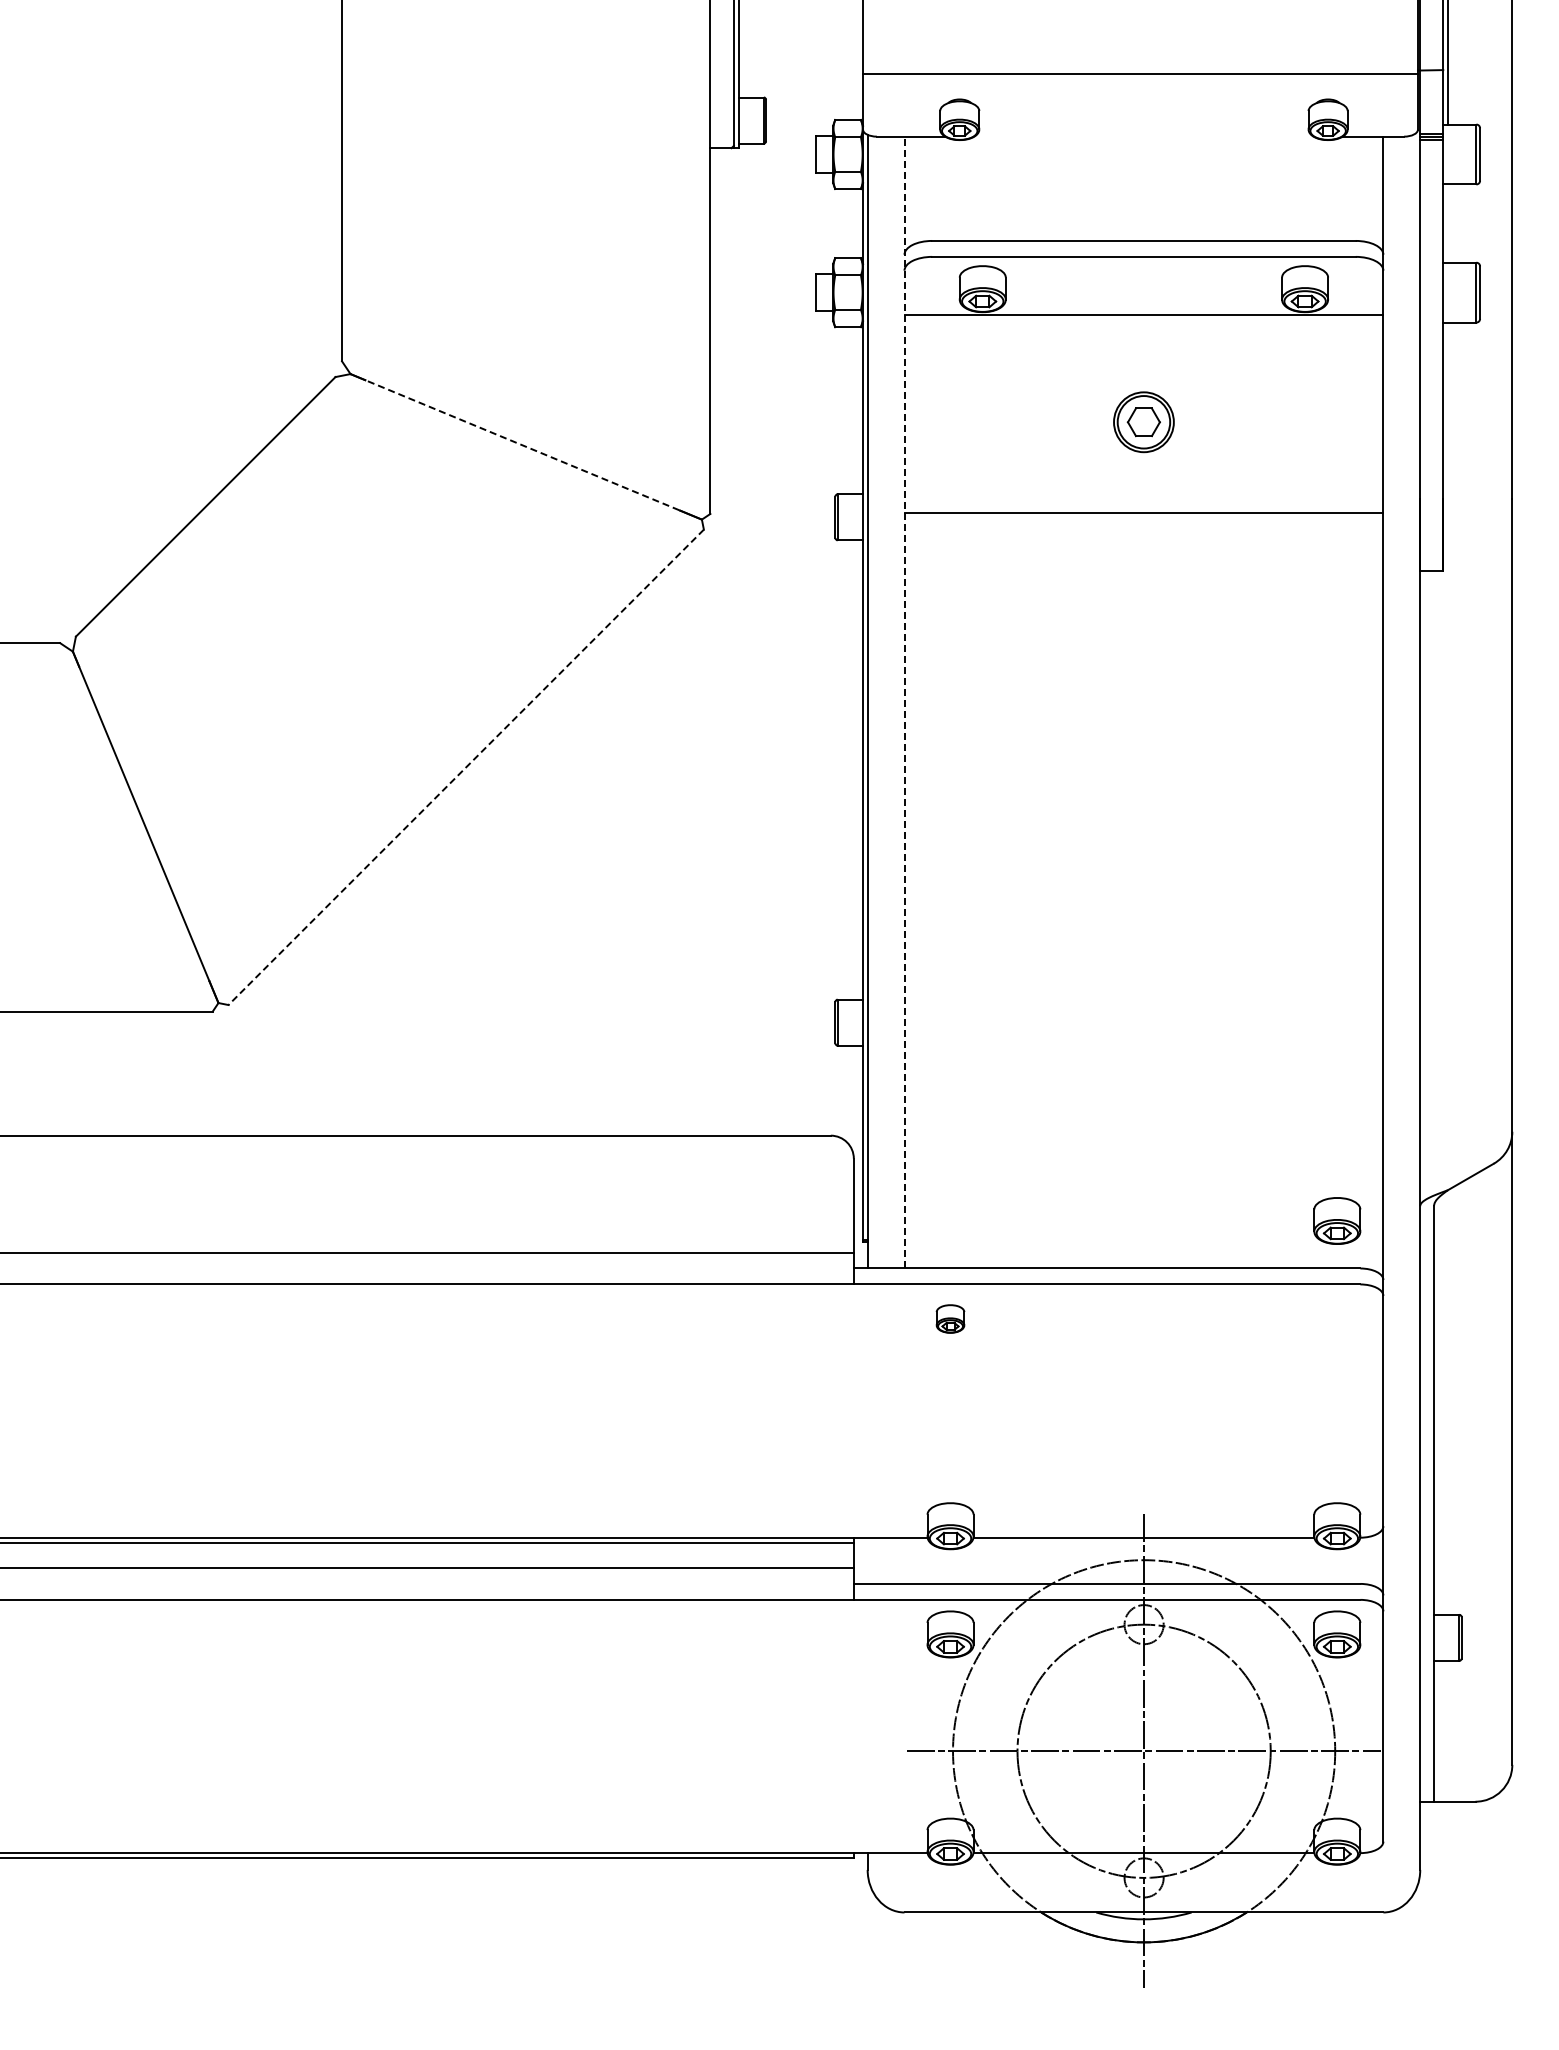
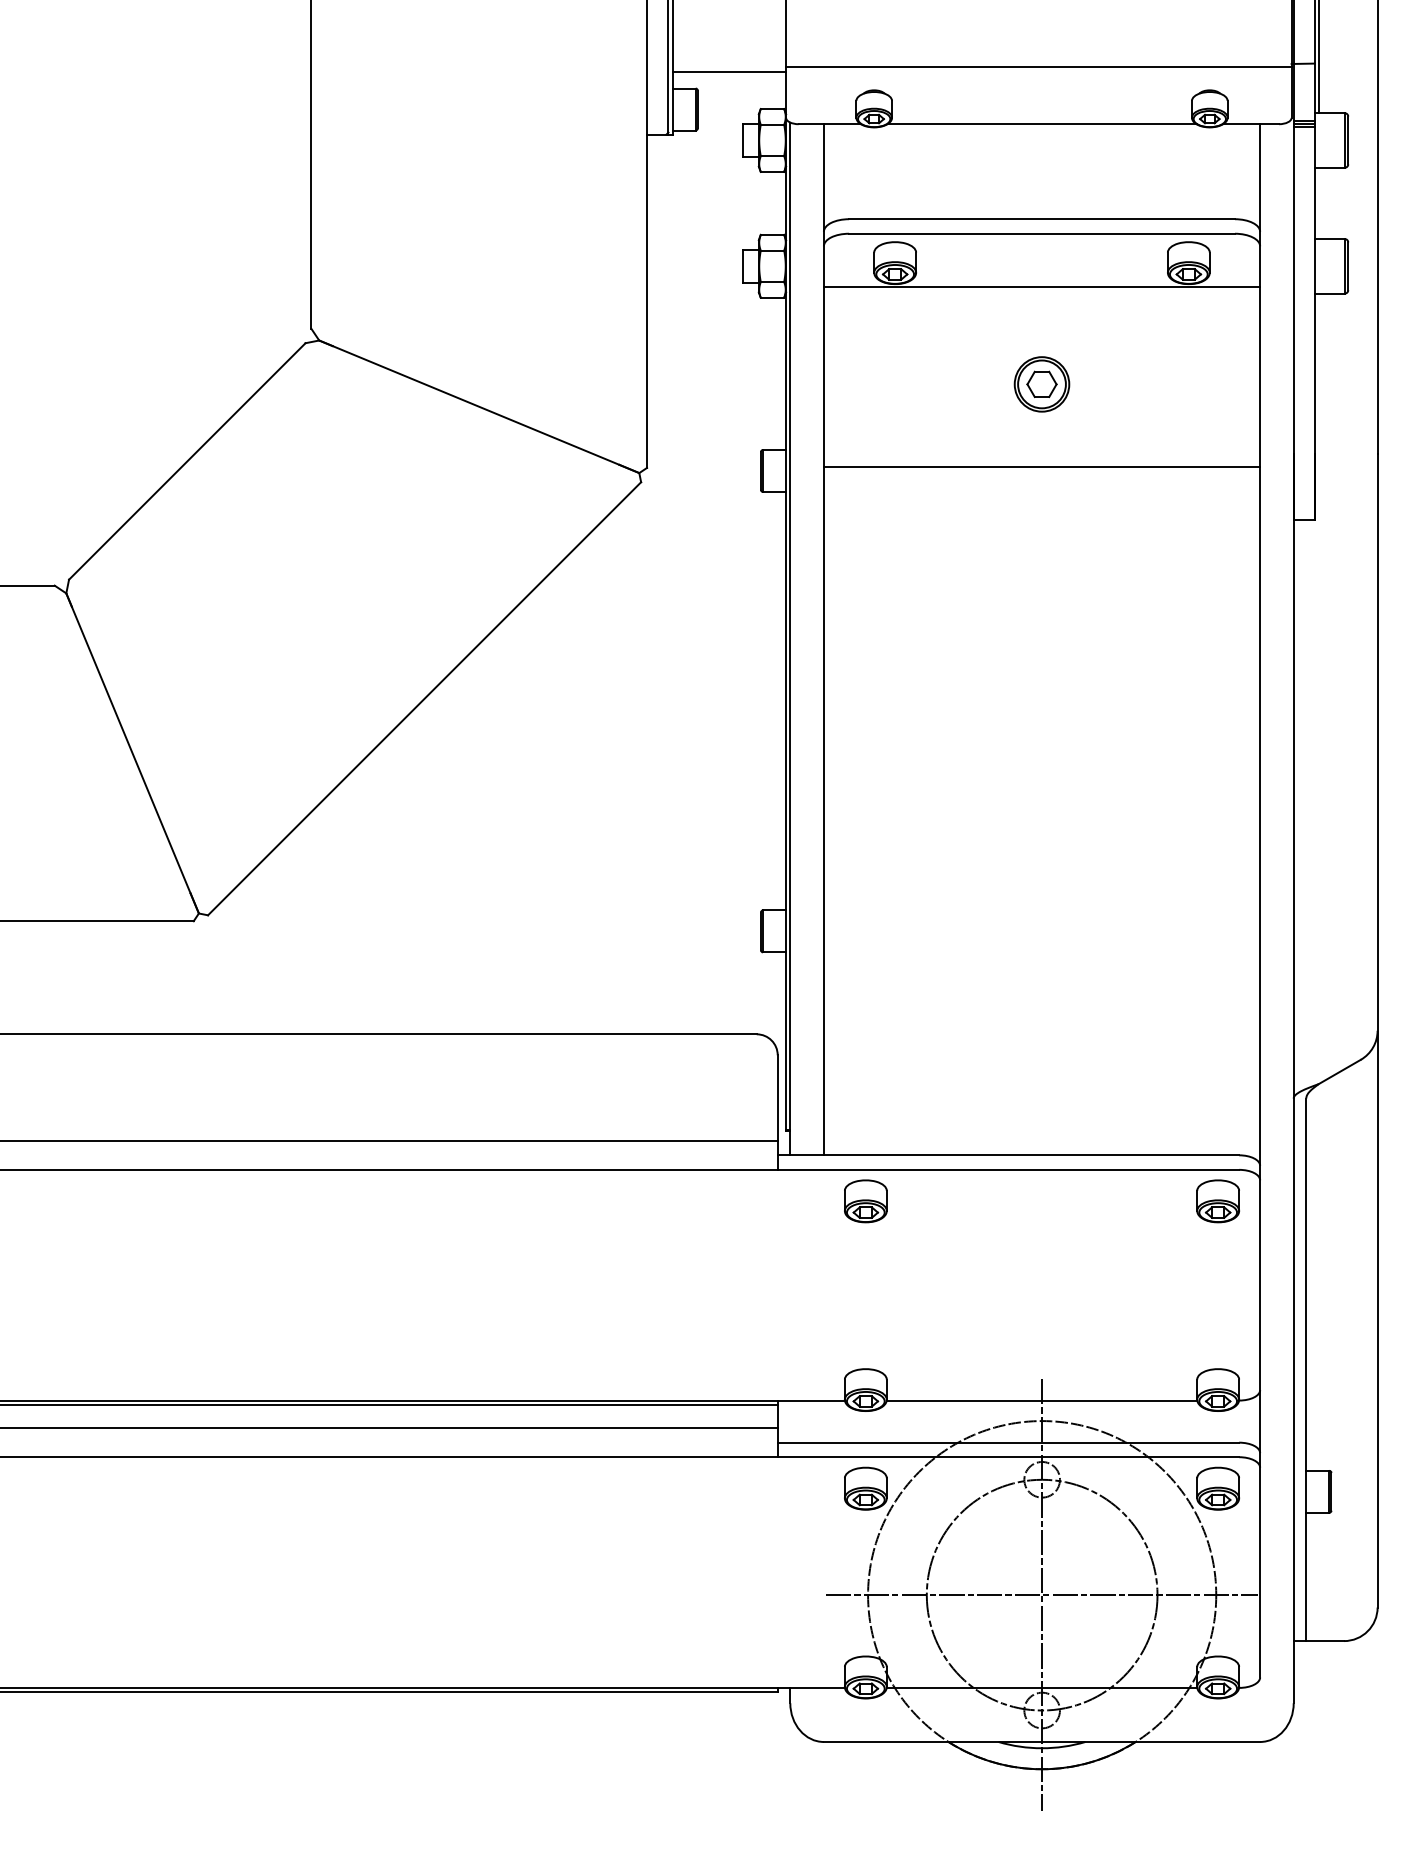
line: (800, 79) -> (729, 72), added
line: (1143, 136) -> (1041, 124), added
line: (522, 445) -> (475, 405), dashed -> solid
line: (904, 702) -> (823, 639), dashed -> solid
line: (465, 767) -> (423, 698), dashed -> solid
part: (1337, 1220) -> (1218, 1200), moved
part: (950, 1318) -> (865, 1200), size x1.67

